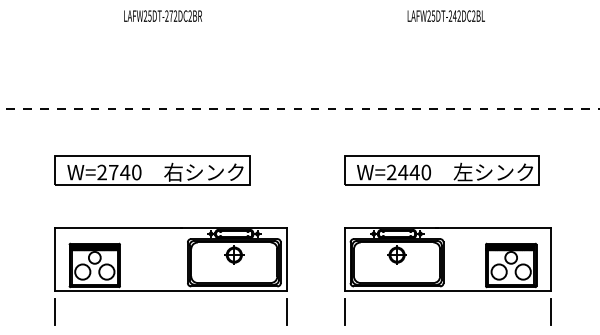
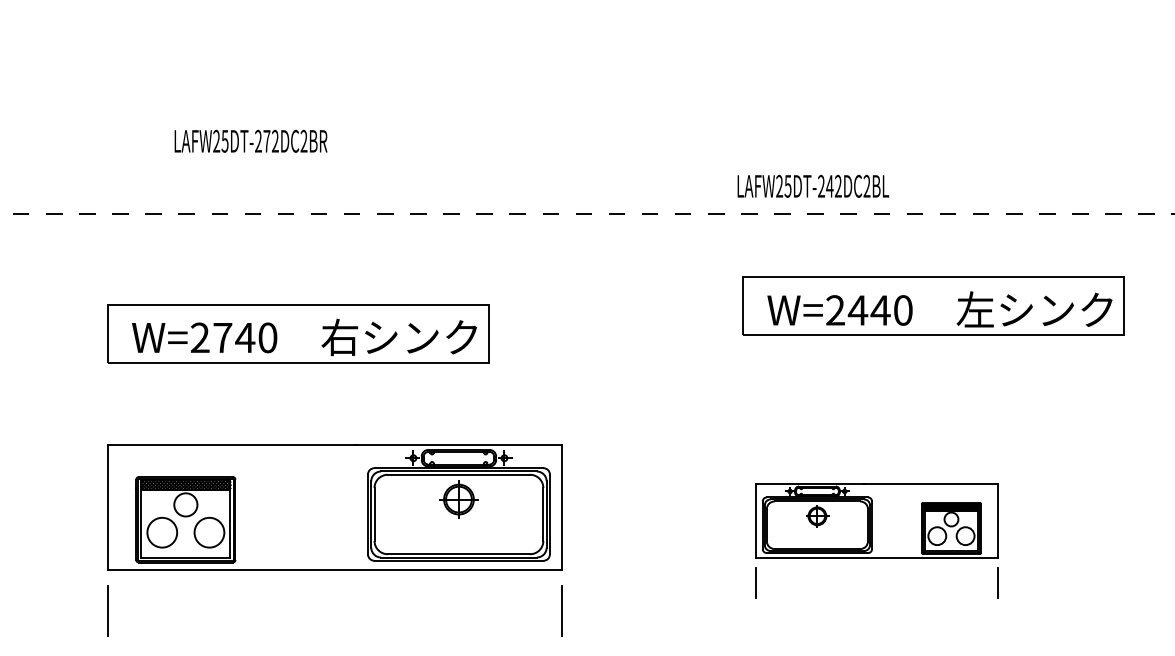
text: (162, 15) -> (249, 140), moved
text: (445, 15) -> (811, 185), moved
part: (441, 170) -> (933, 306), moved
part: (447, 276) -> (876, 541), size x0.6

